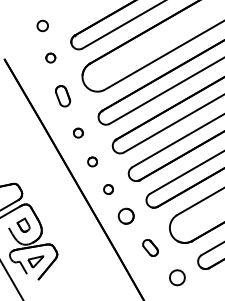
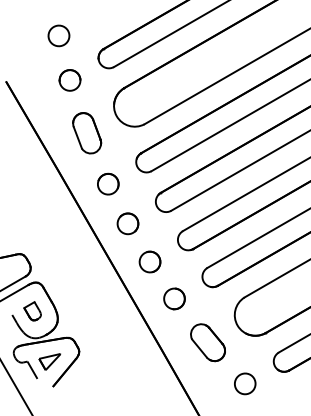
part: (42, 25) -> (58, 35), size x1.43
part: (50, 57) -> (69, 79), size x1.67
part: (62, 95) -> (86, 131), size x1.43
part: (78, 132) -> (108, 183), size x1.67
part: (92, 161) -> (127, 223), size x1.67
part: (108, 189) -> (149, 261), size x1.67
part: (150, 247) -> (208, 342), size x1.67

